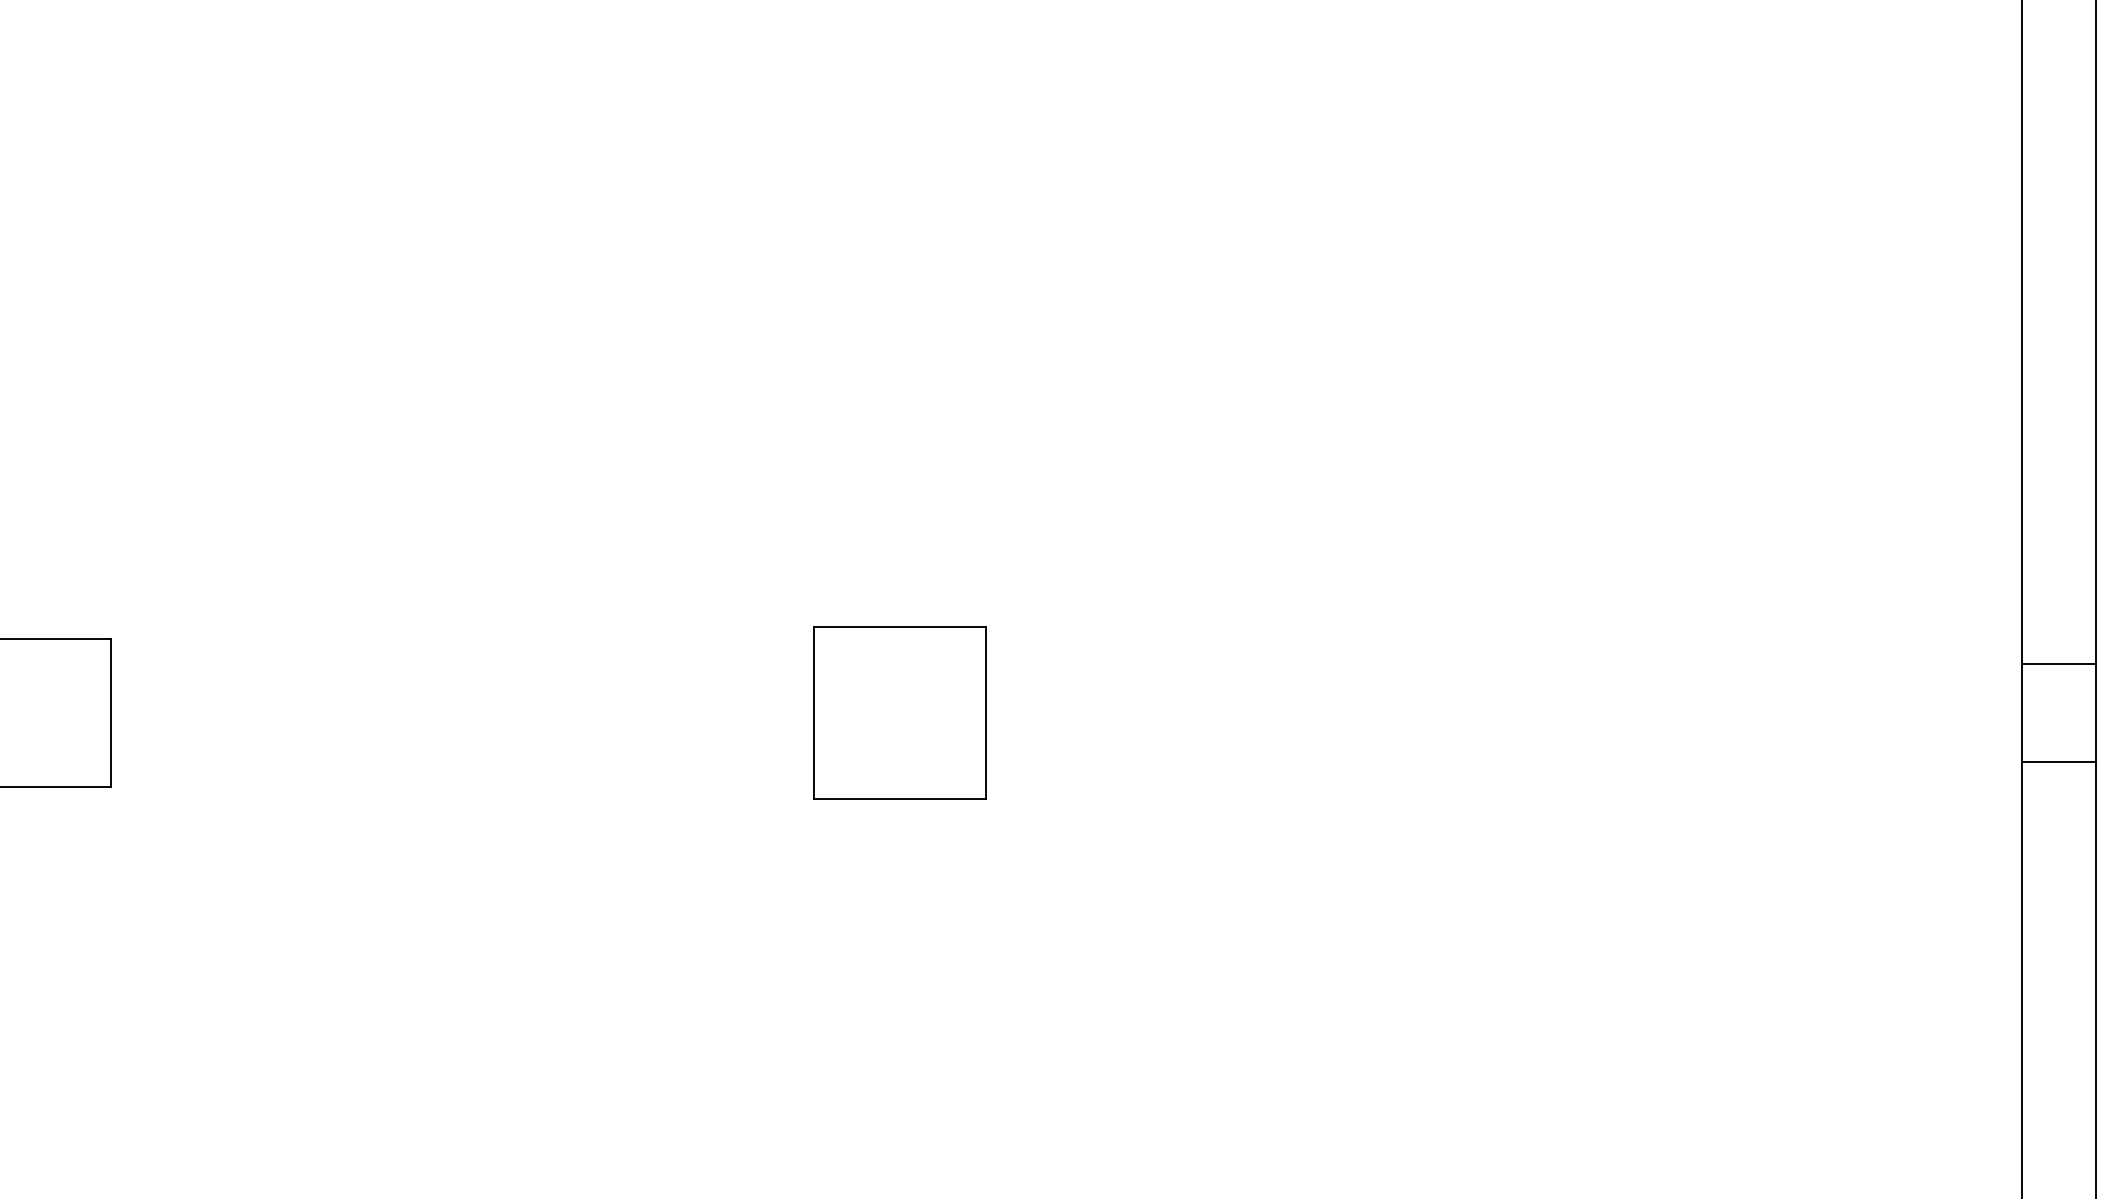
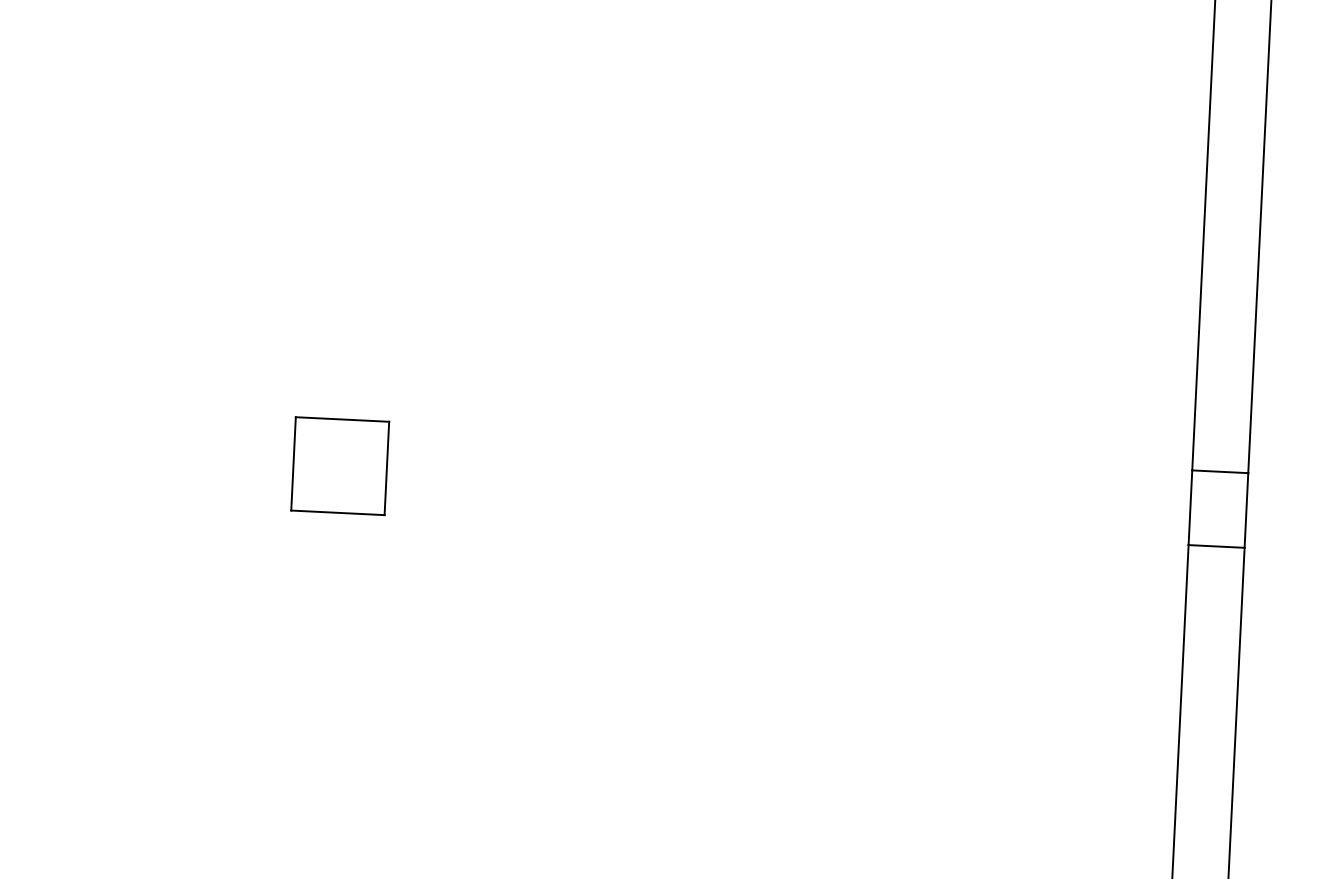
part: (899, 712) -> (340, 465), size x0.71

